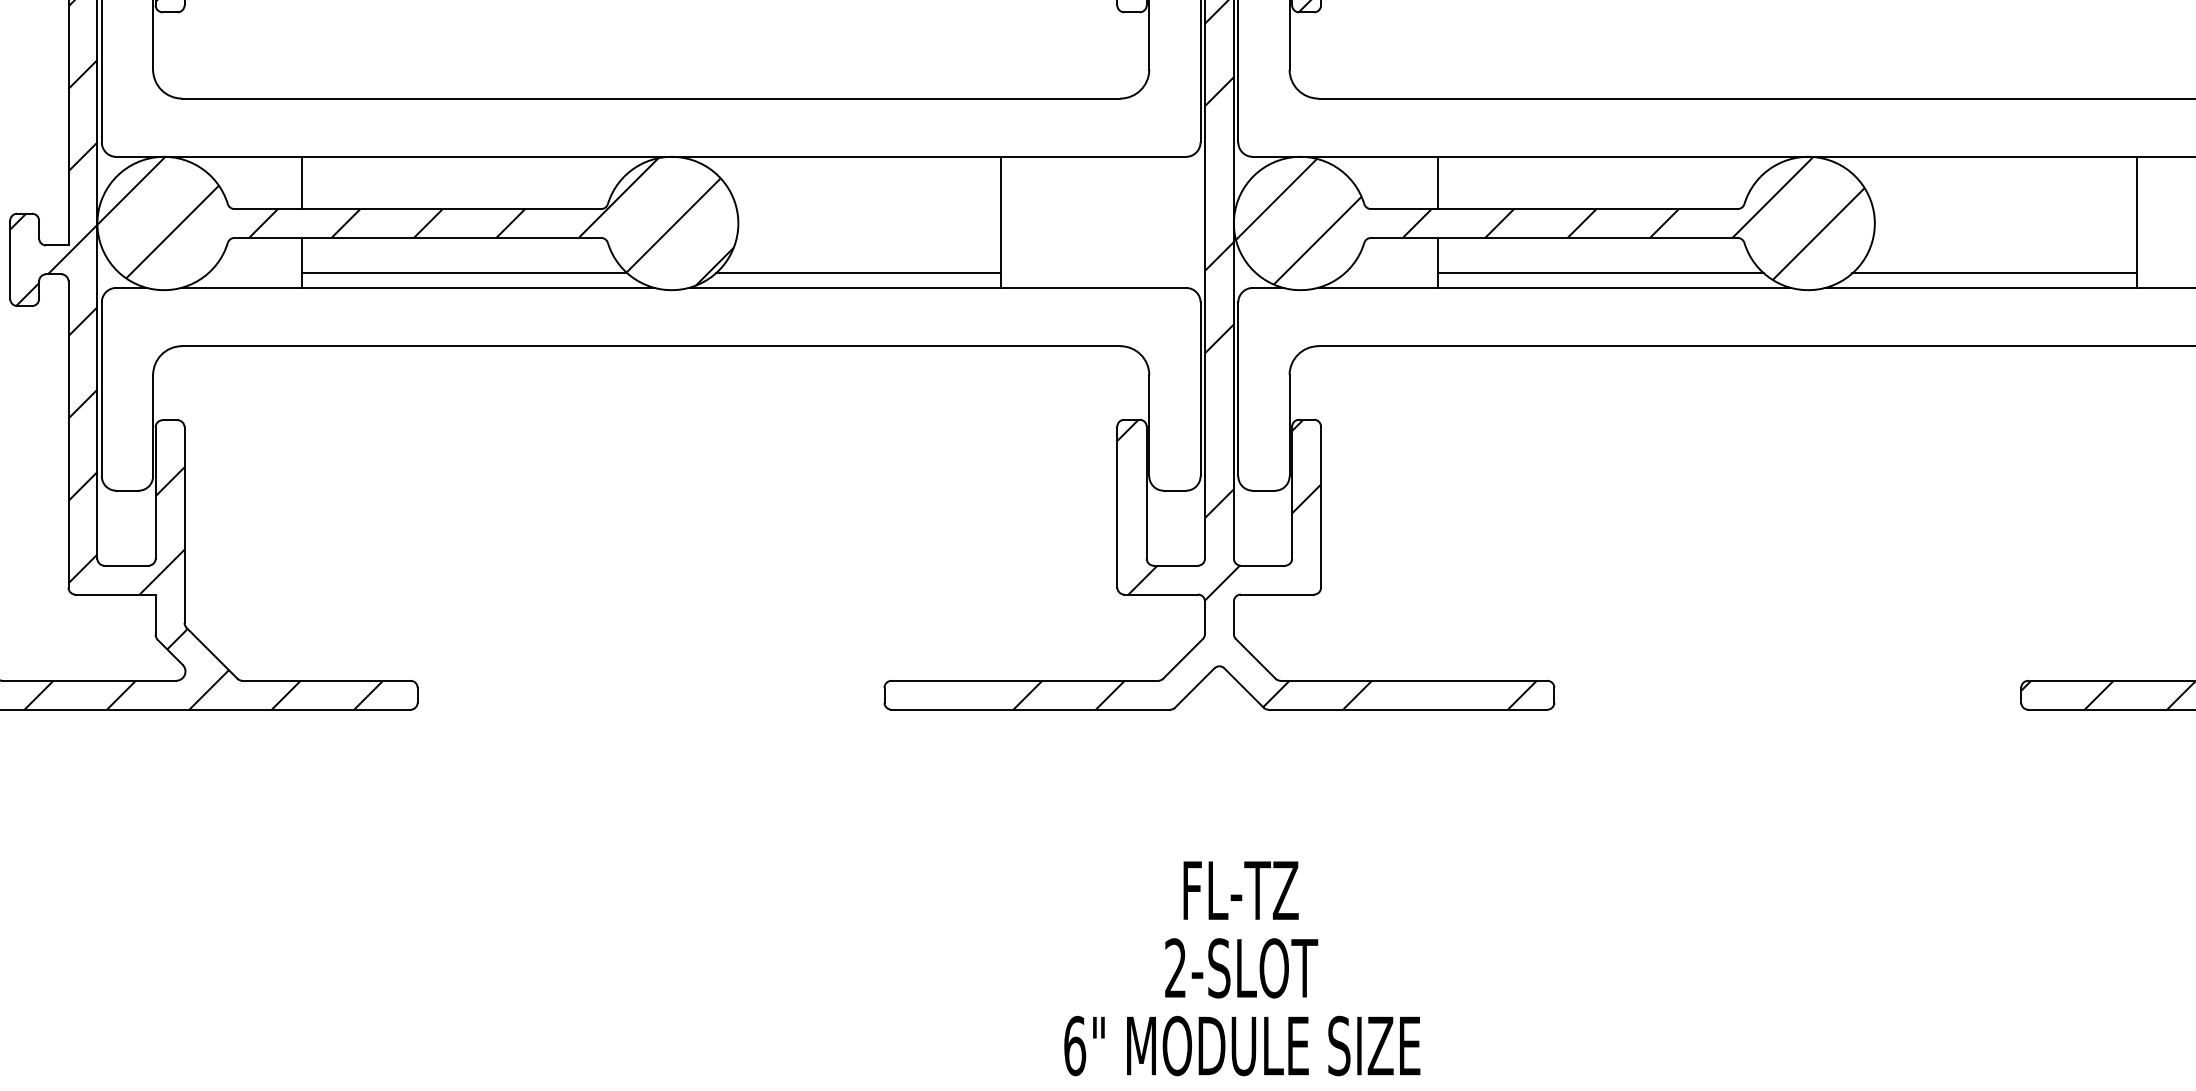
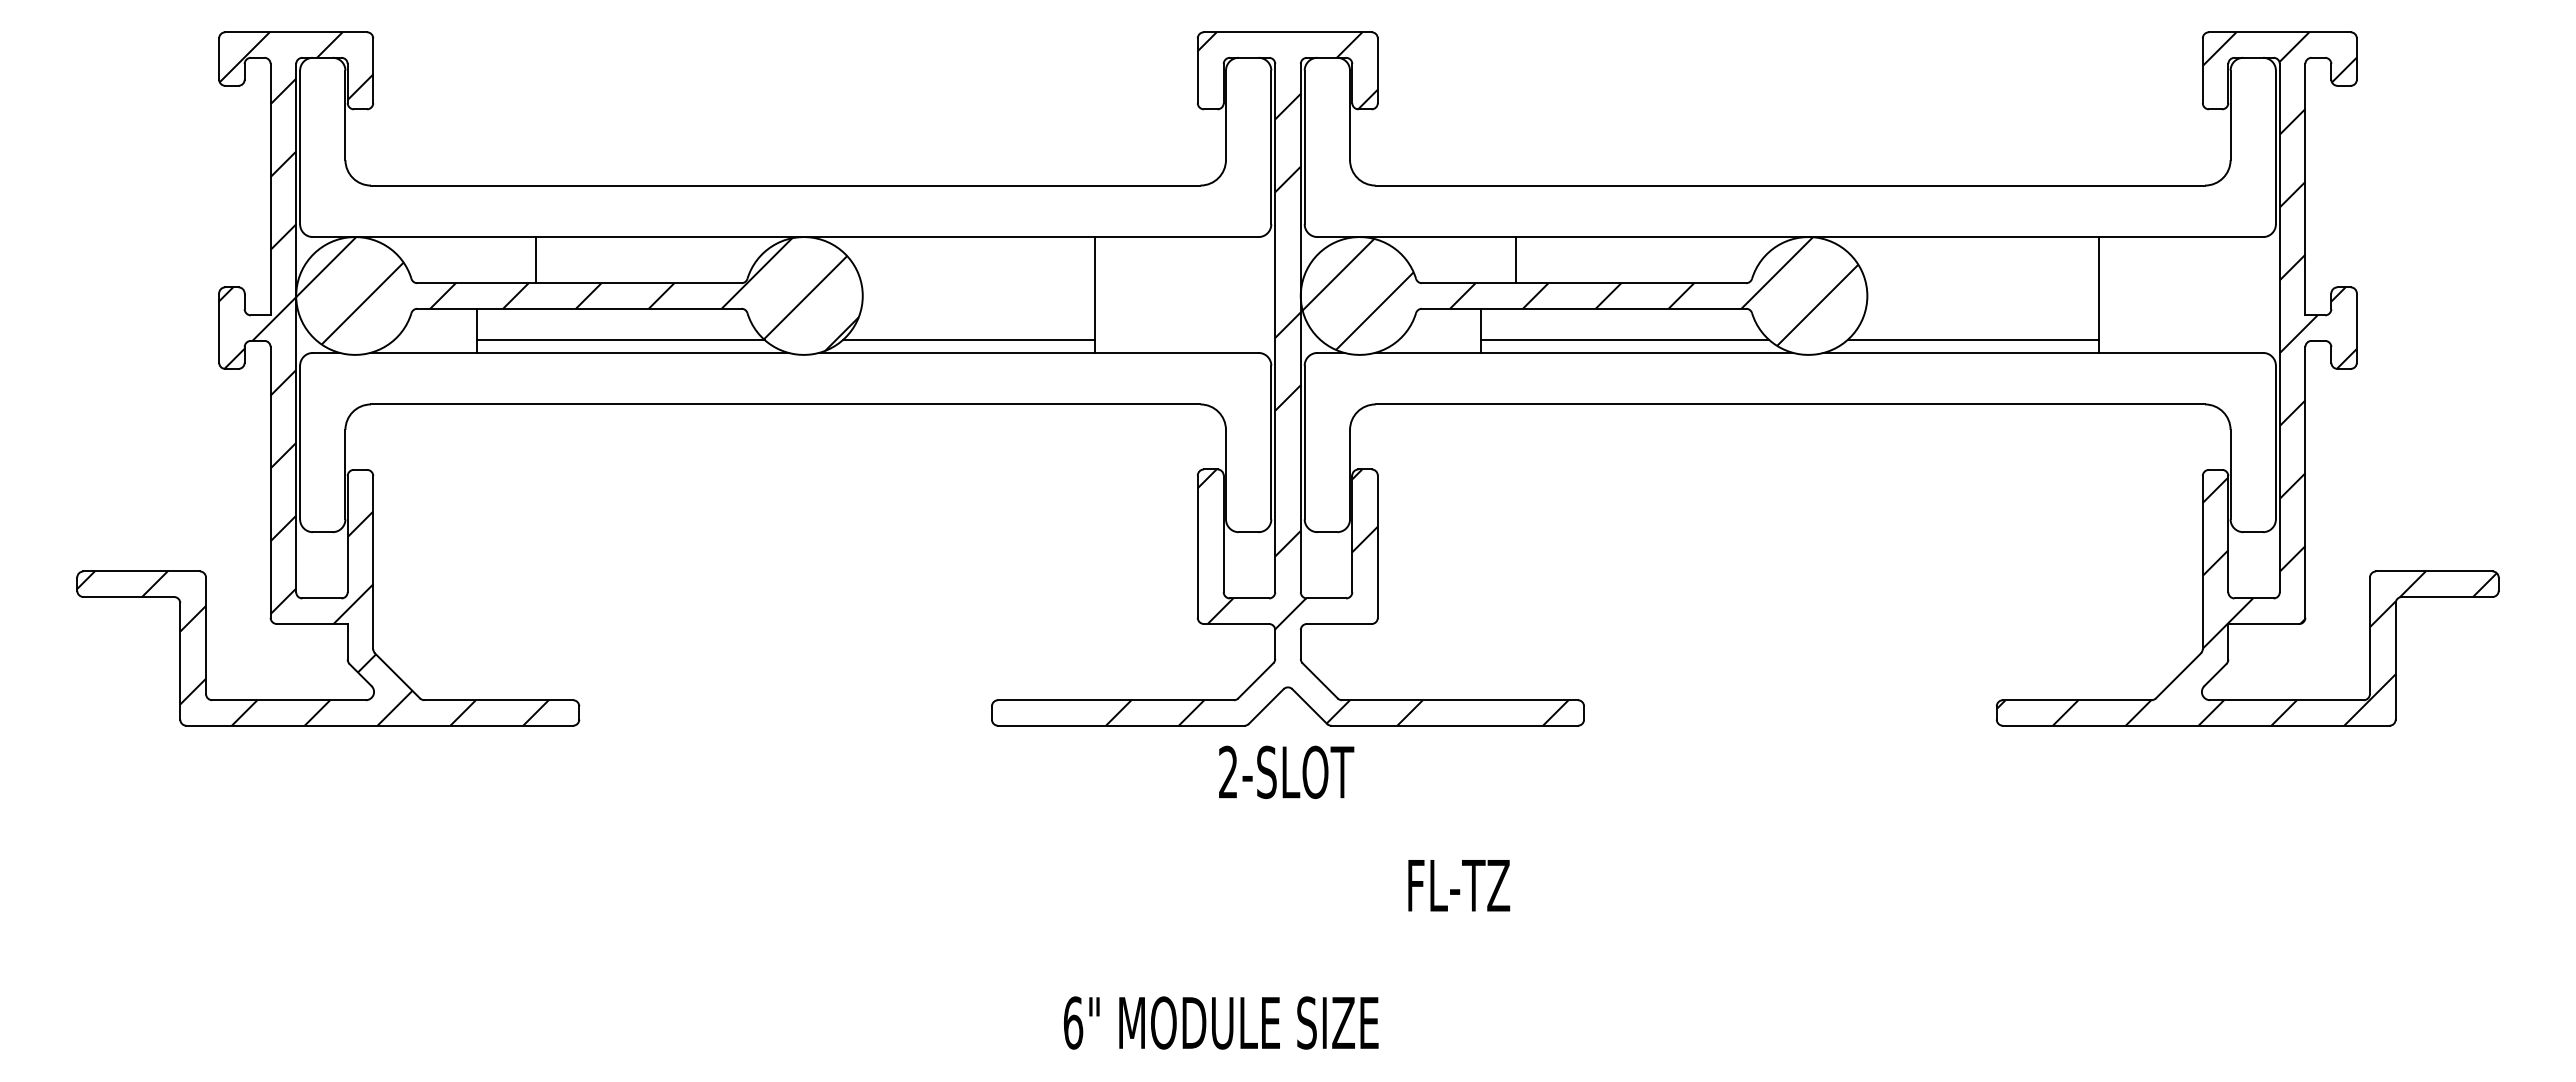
line: (301, 183) -> (535, 260), moved
line: (1438, 183) -> (1516, 260), moved
text: (1241, 890) -> (1459, 885), moved
text: (1241, 967) -> (1286, 771), moved
text: (1242, 1045) -> (1221, 1022), moved

